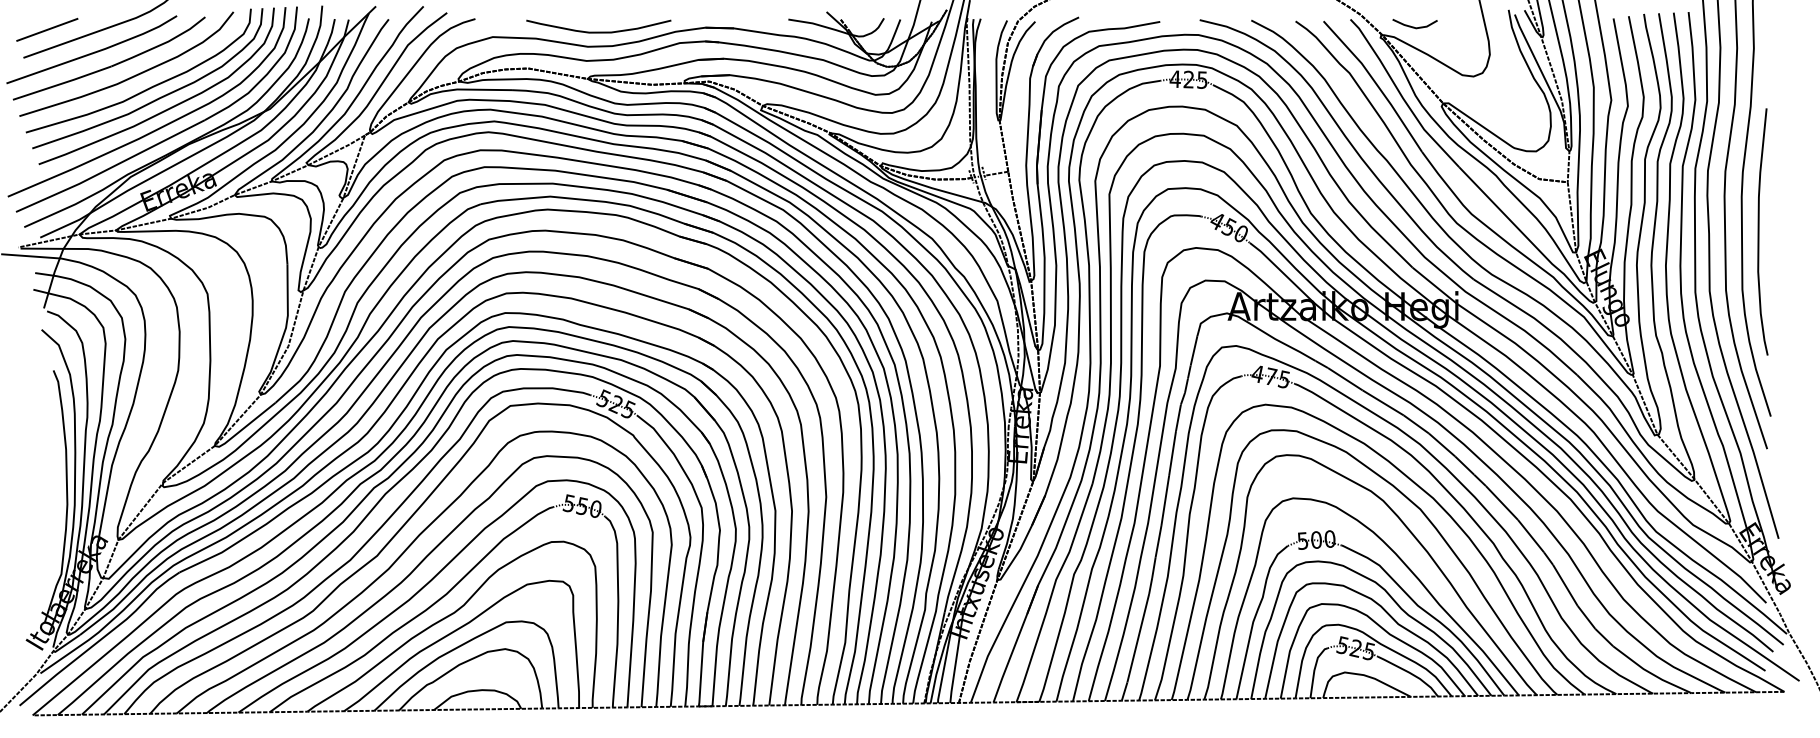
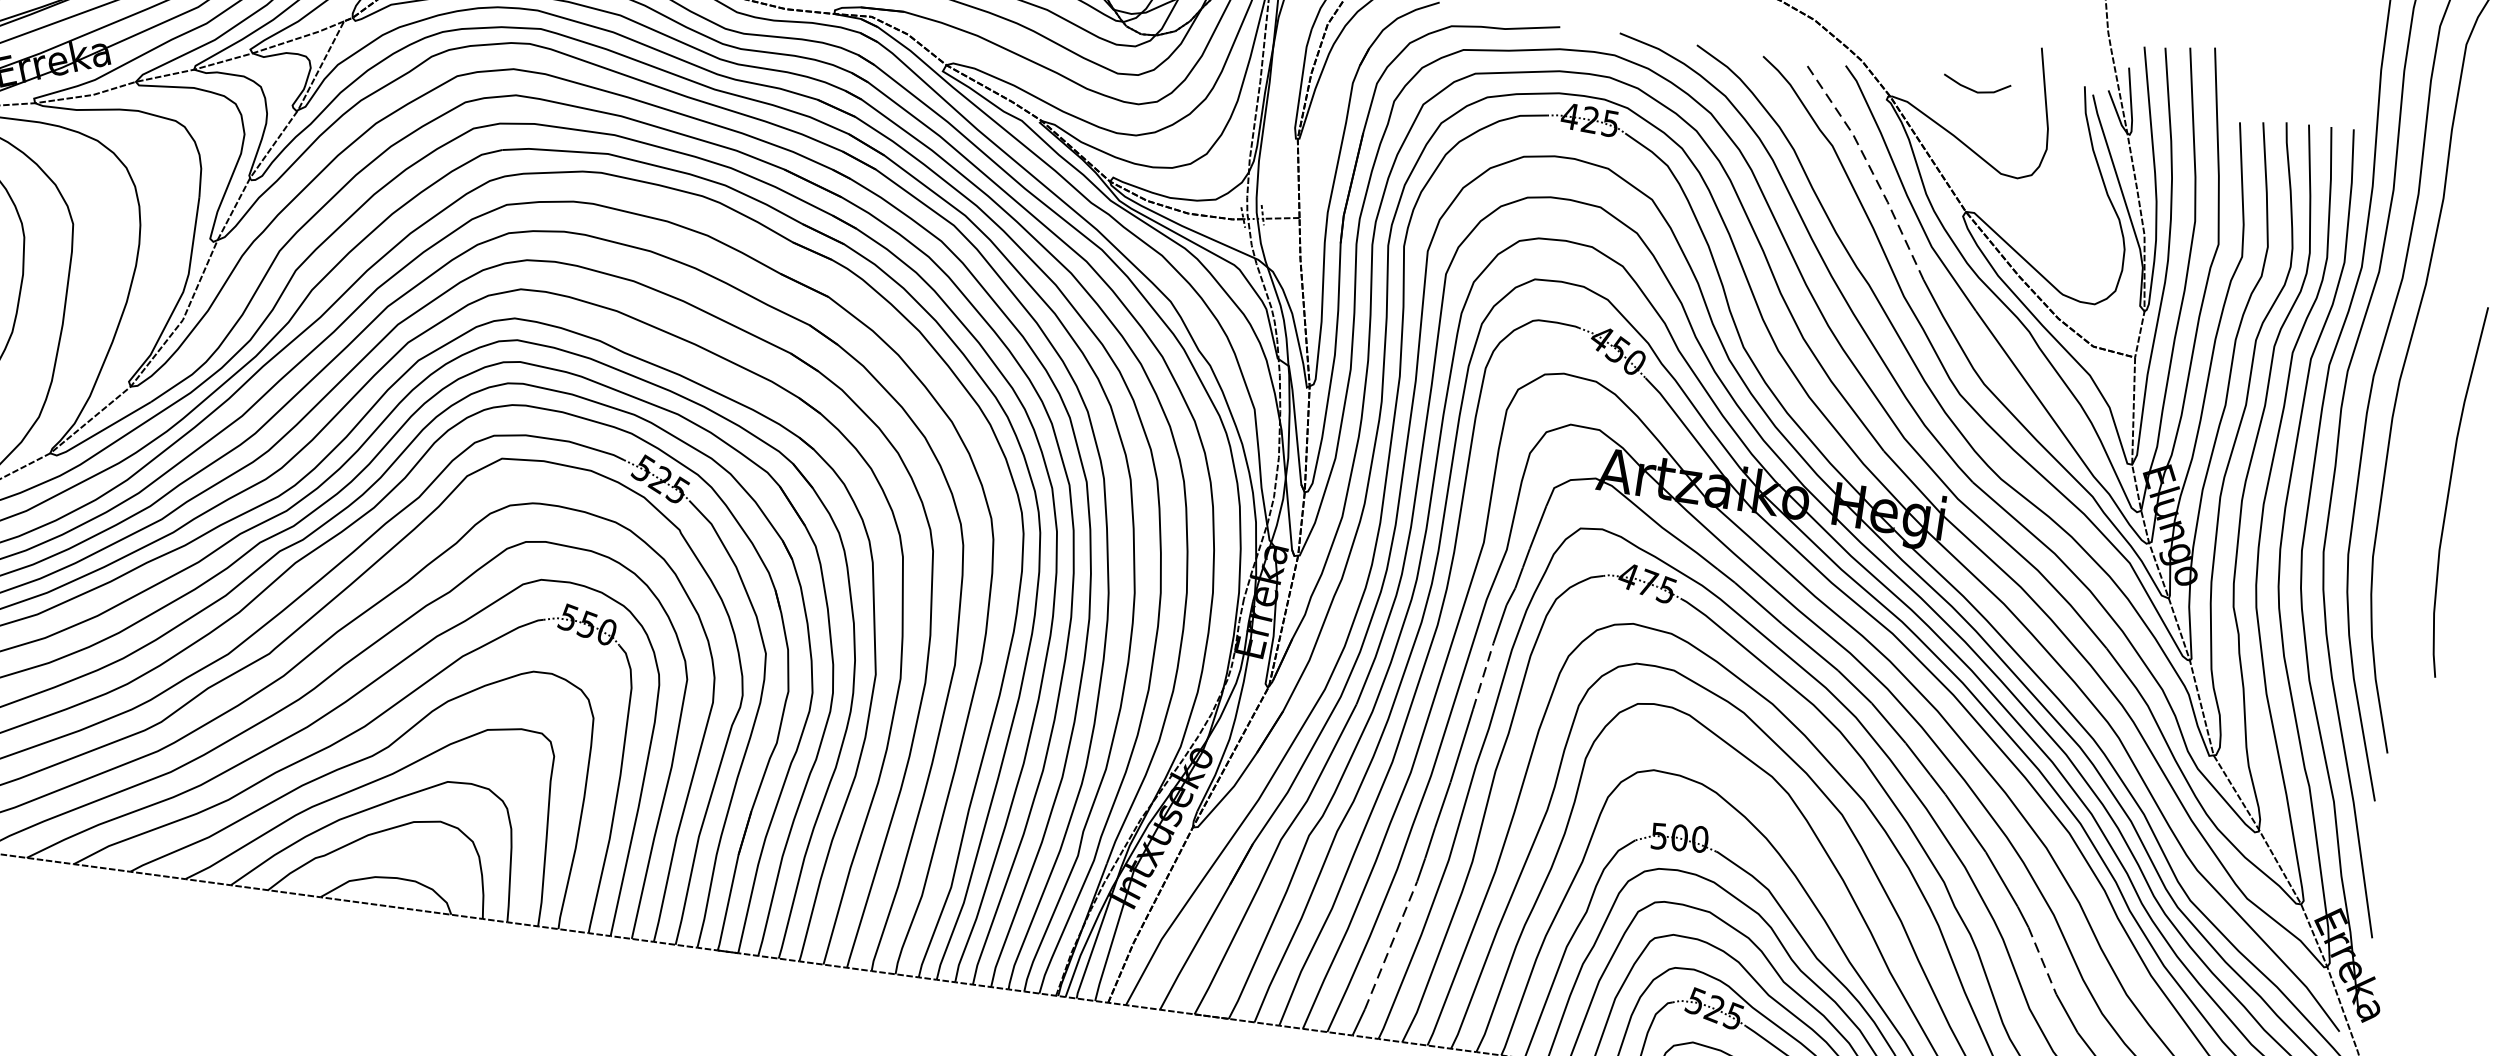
line: (1414, 26) -> (1975, 89), moved
line: (1376, 83) -> (1870, 167), solid -> dashed
curve: (1759, 231) -> (2450, 490), moved
line: (1172, 453) -> (1483, 676), solid -> dashed
line: (1565, 585) -> (2042, 960), solid -> dashed
line: (1138, 638) -> (1391, 945), solid -> dashed

